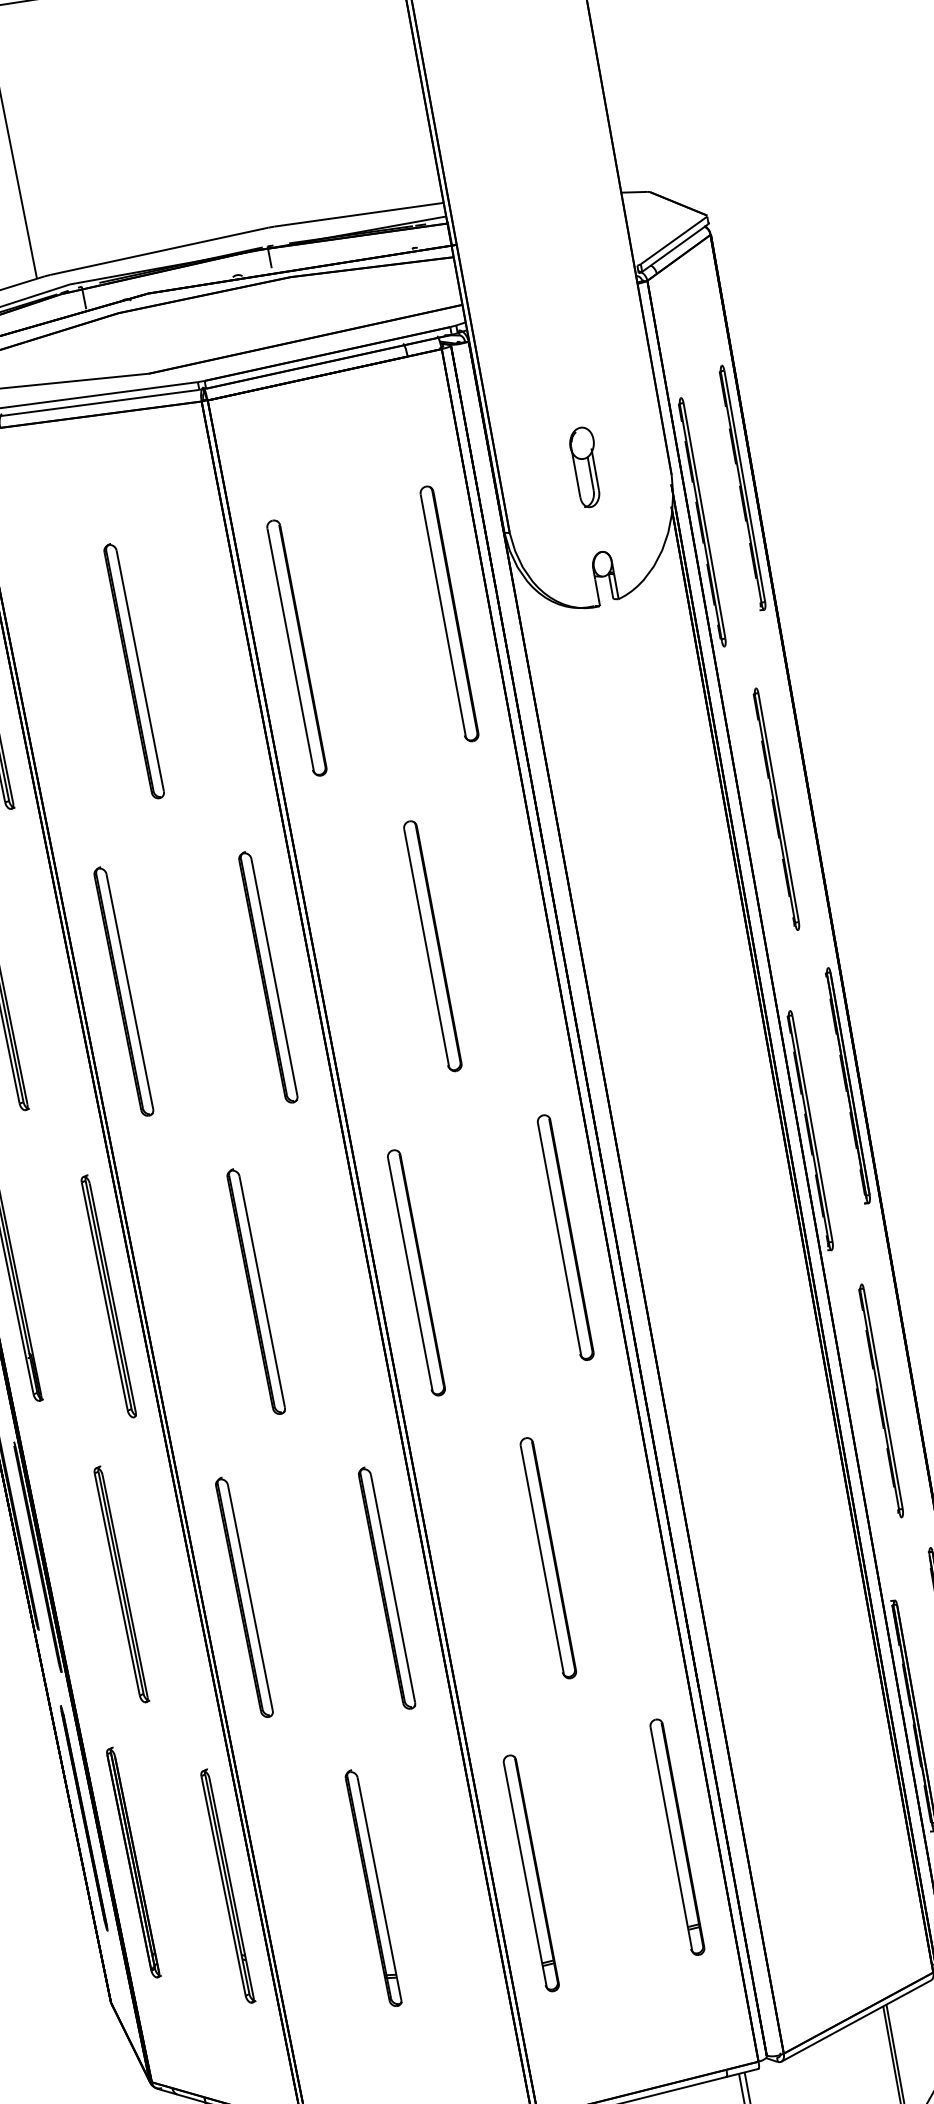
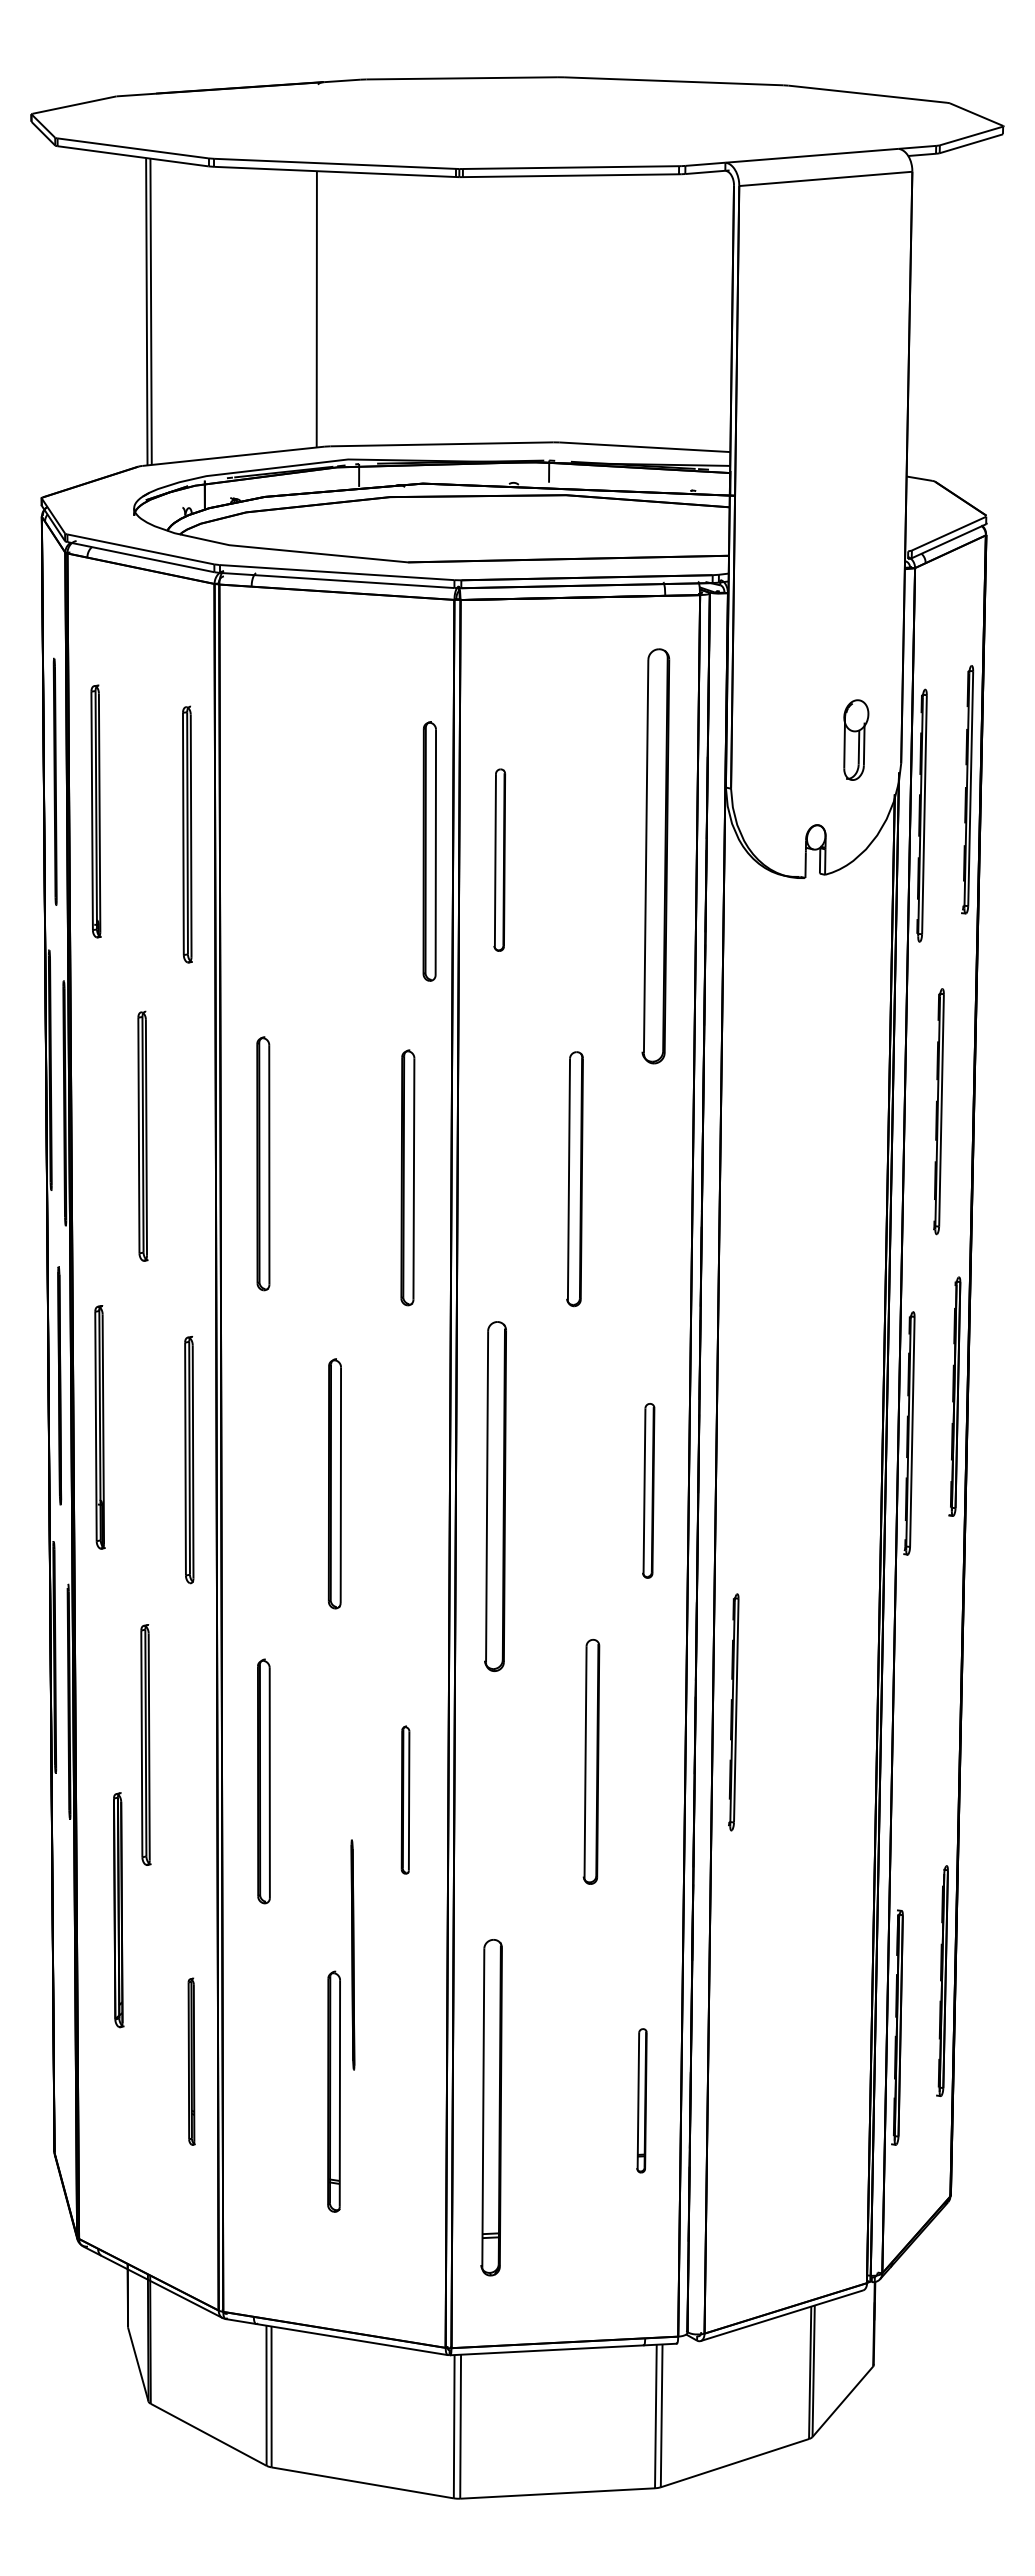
part: (586, 466) -> (856, 739), moved
part: (448, 614) -> (655, 856), size x1.6
part: (296, 647) -> (499, 859), size x0.7
part: (133, 671) -> (429, 851), moved
part: (565, 1237) -> (648, 1490), size x0.7
part: (415, 1272) -> (495, 1495), size x1.4
part: (880, 1401) -> (733, 1712), moved
part: (547, 1557) -> (591, 1761), moved
part: (386, 1587) -> (405, 1799), size x0.6
line: (83, 1818) -> (352, 1954), moved
part: (676, 1837) -> (641, 2100), size x0.6
part: (133, 1863) -> (118, 1910), moved
part: (530, 1873) -> (491, 2107), size x1.4
part: (227, 1886) -> (191, 2061), size x0.7

